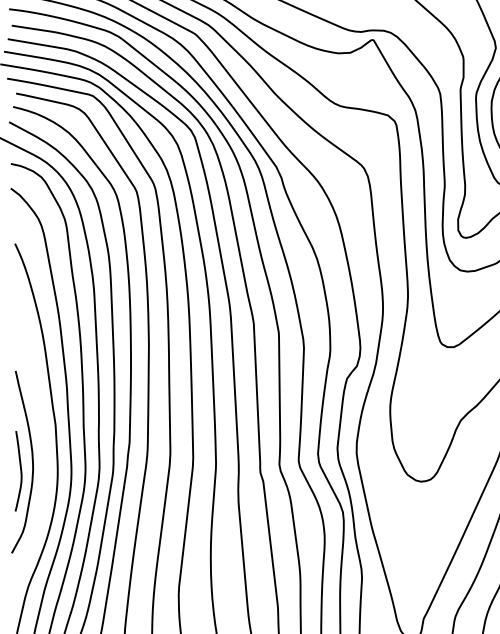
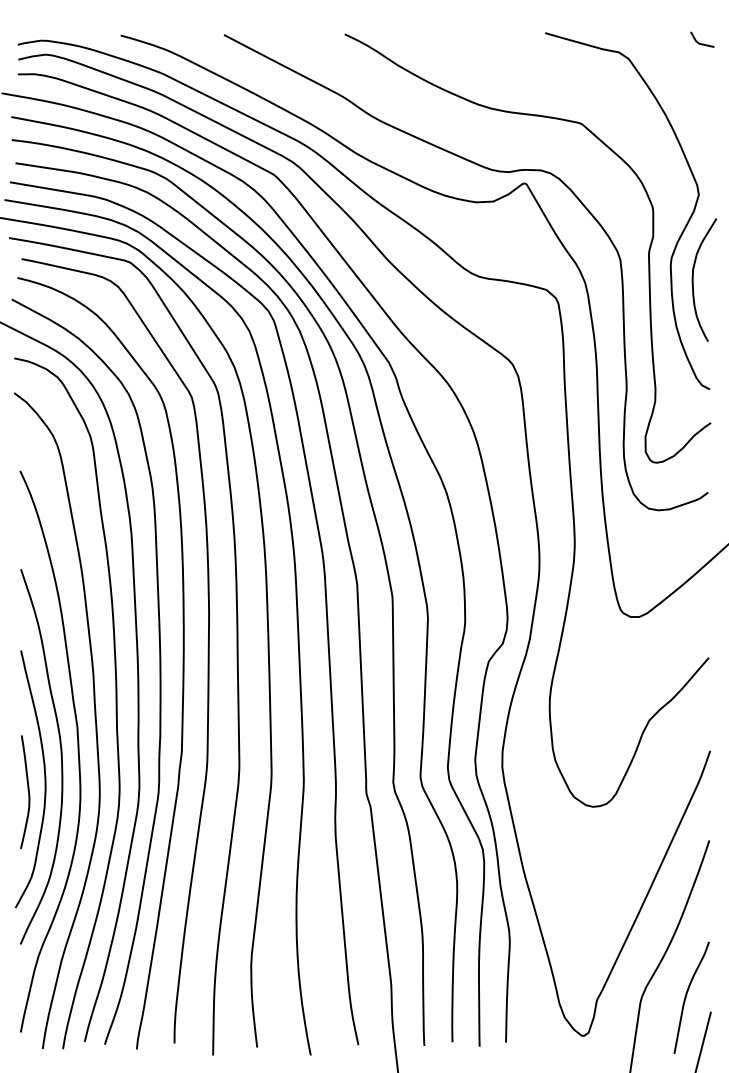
curve: (43, 445) -> (60, 755), added

